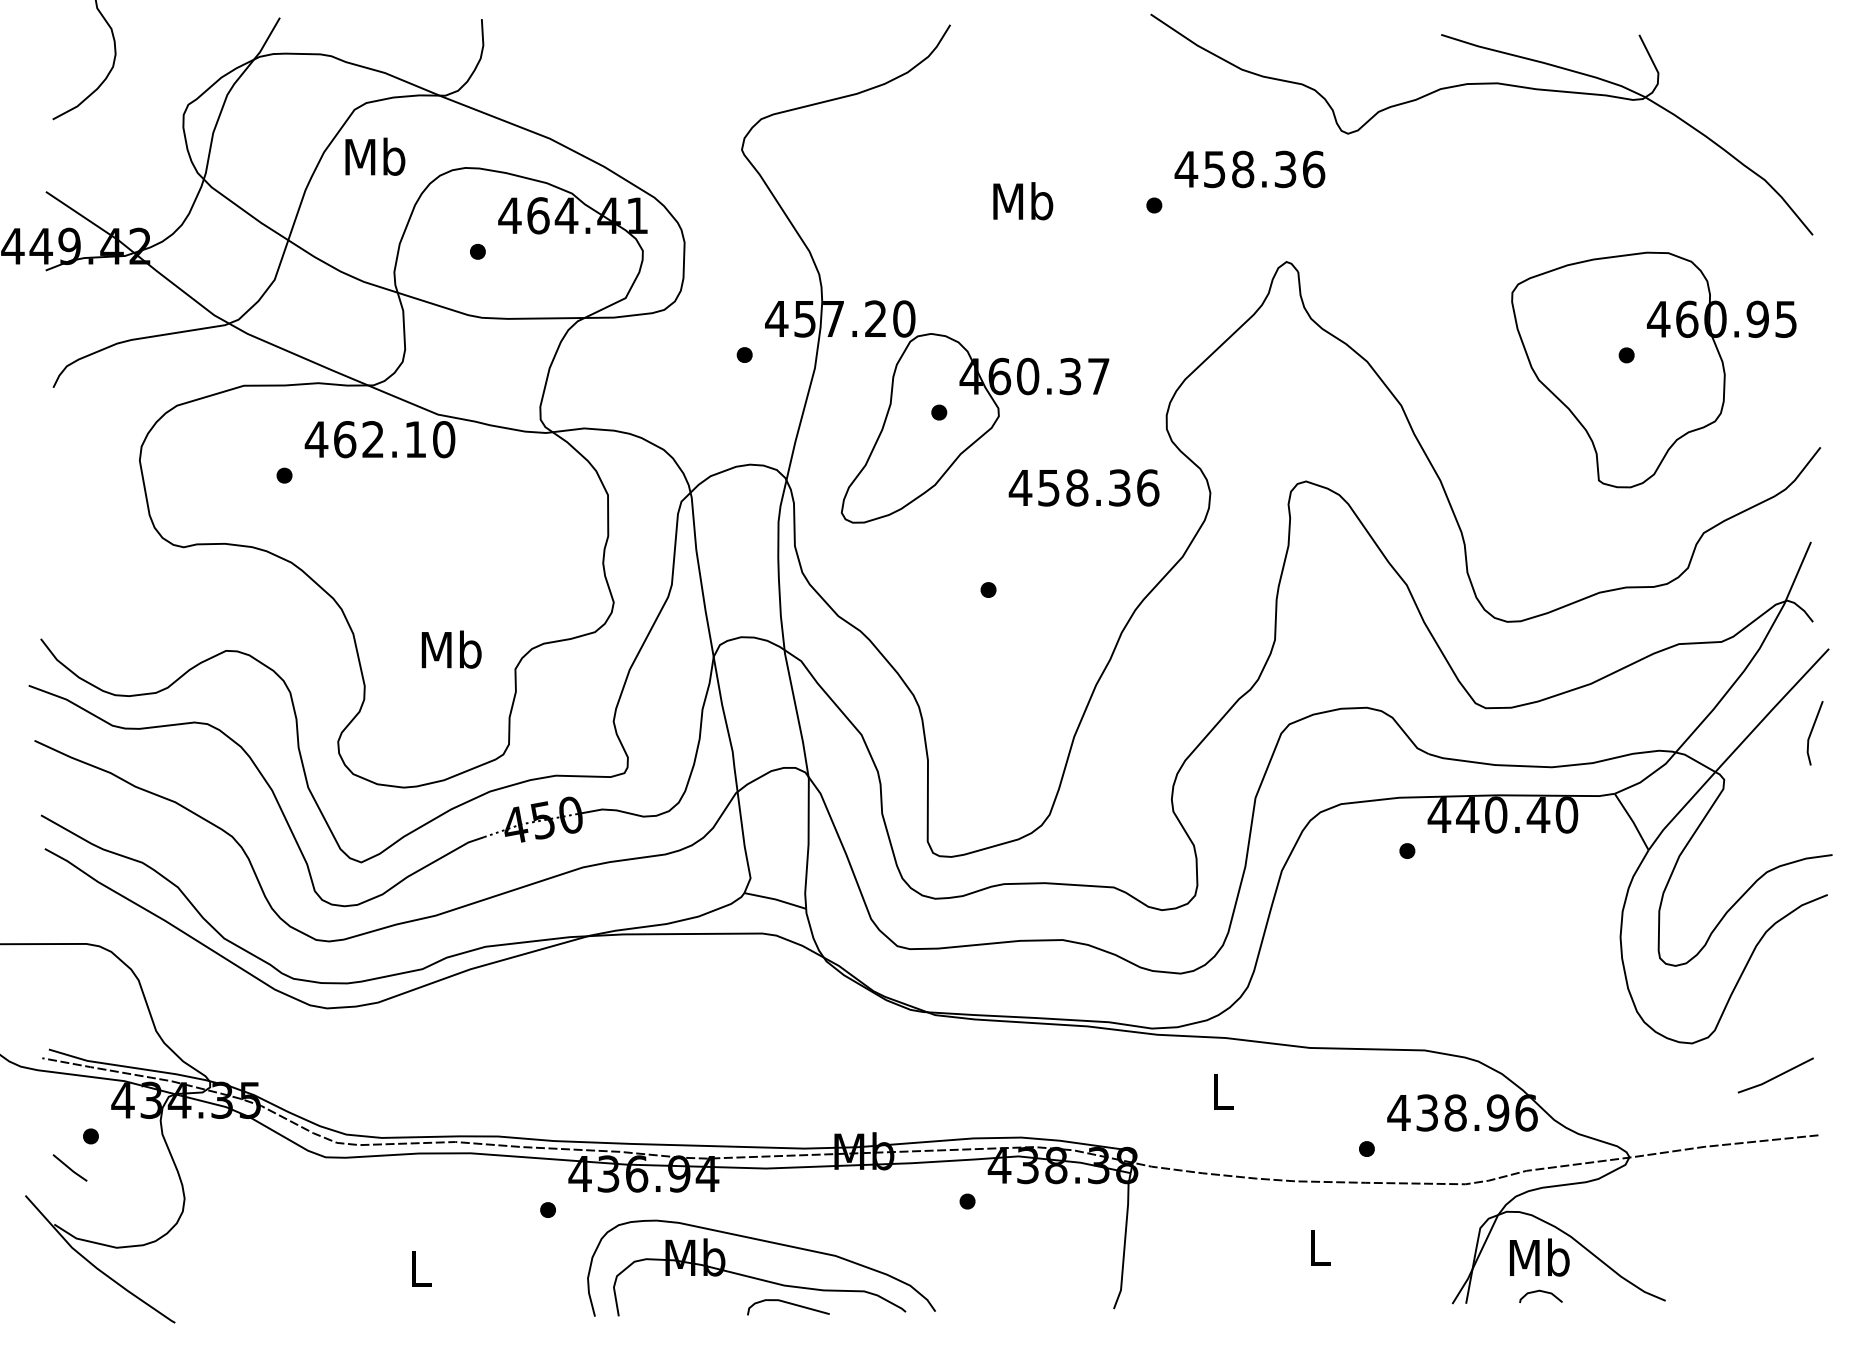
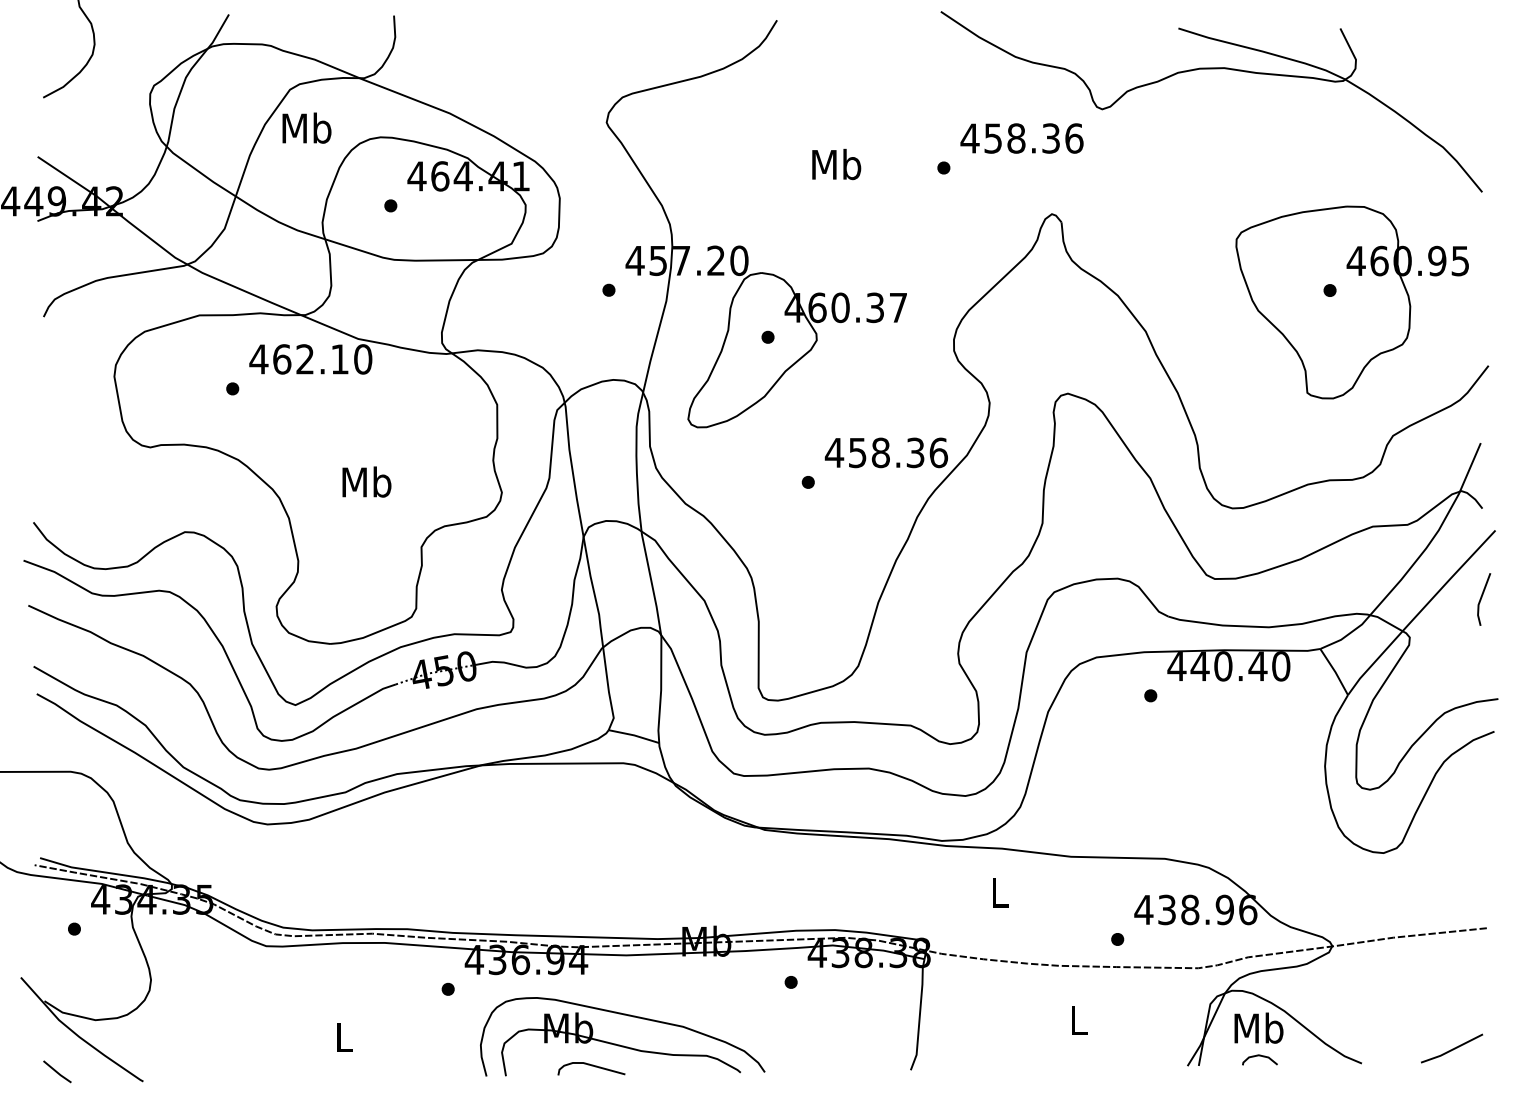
text: (1083, 487) -> (885, 452), moved
text: (451, 649) -> (366, 481), moved
line: (1776, 1075) -> (1452, 1048), moved
line: (69, 1167) -> (56, 1071), moved
curve: (789, 1304) -> (592, 1066), moved

